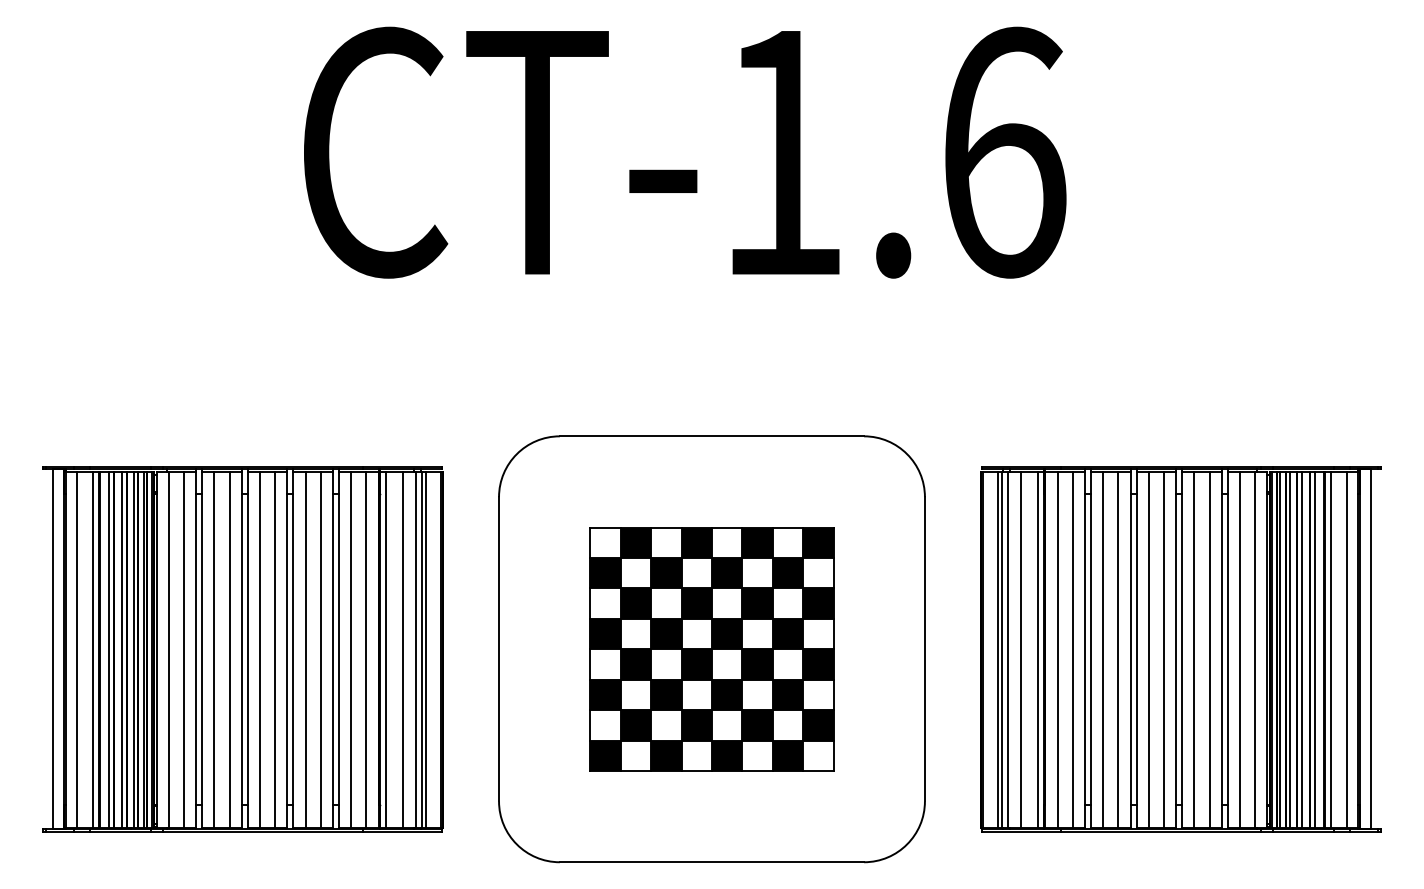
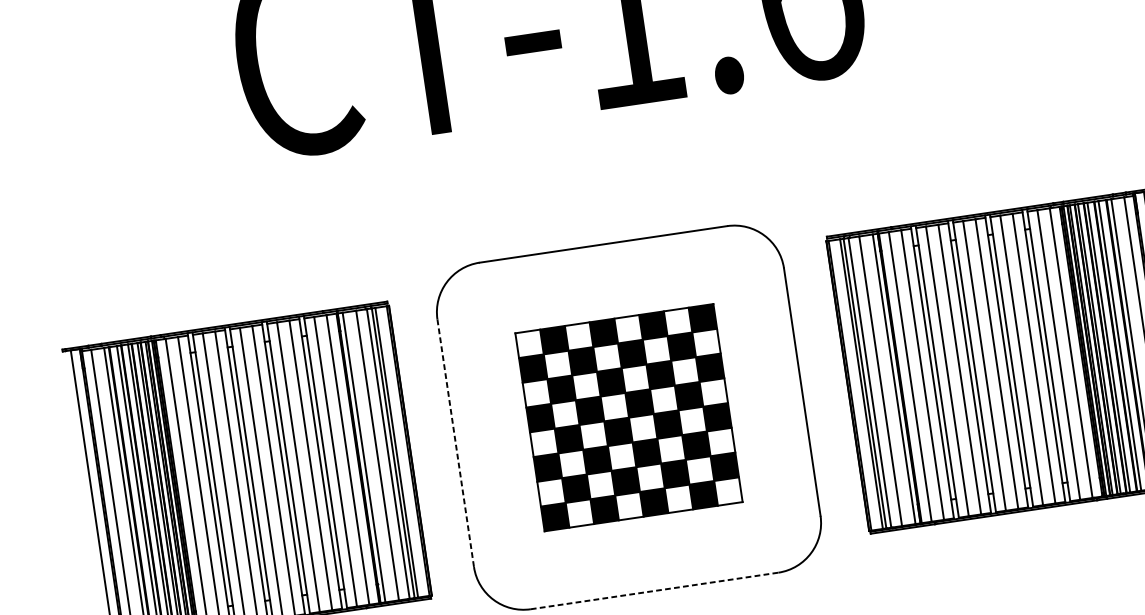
line: (499, 649) -> (456, 443), solid -> dashed
line: (712, 862) -> (655, 591), solid -> dashed

